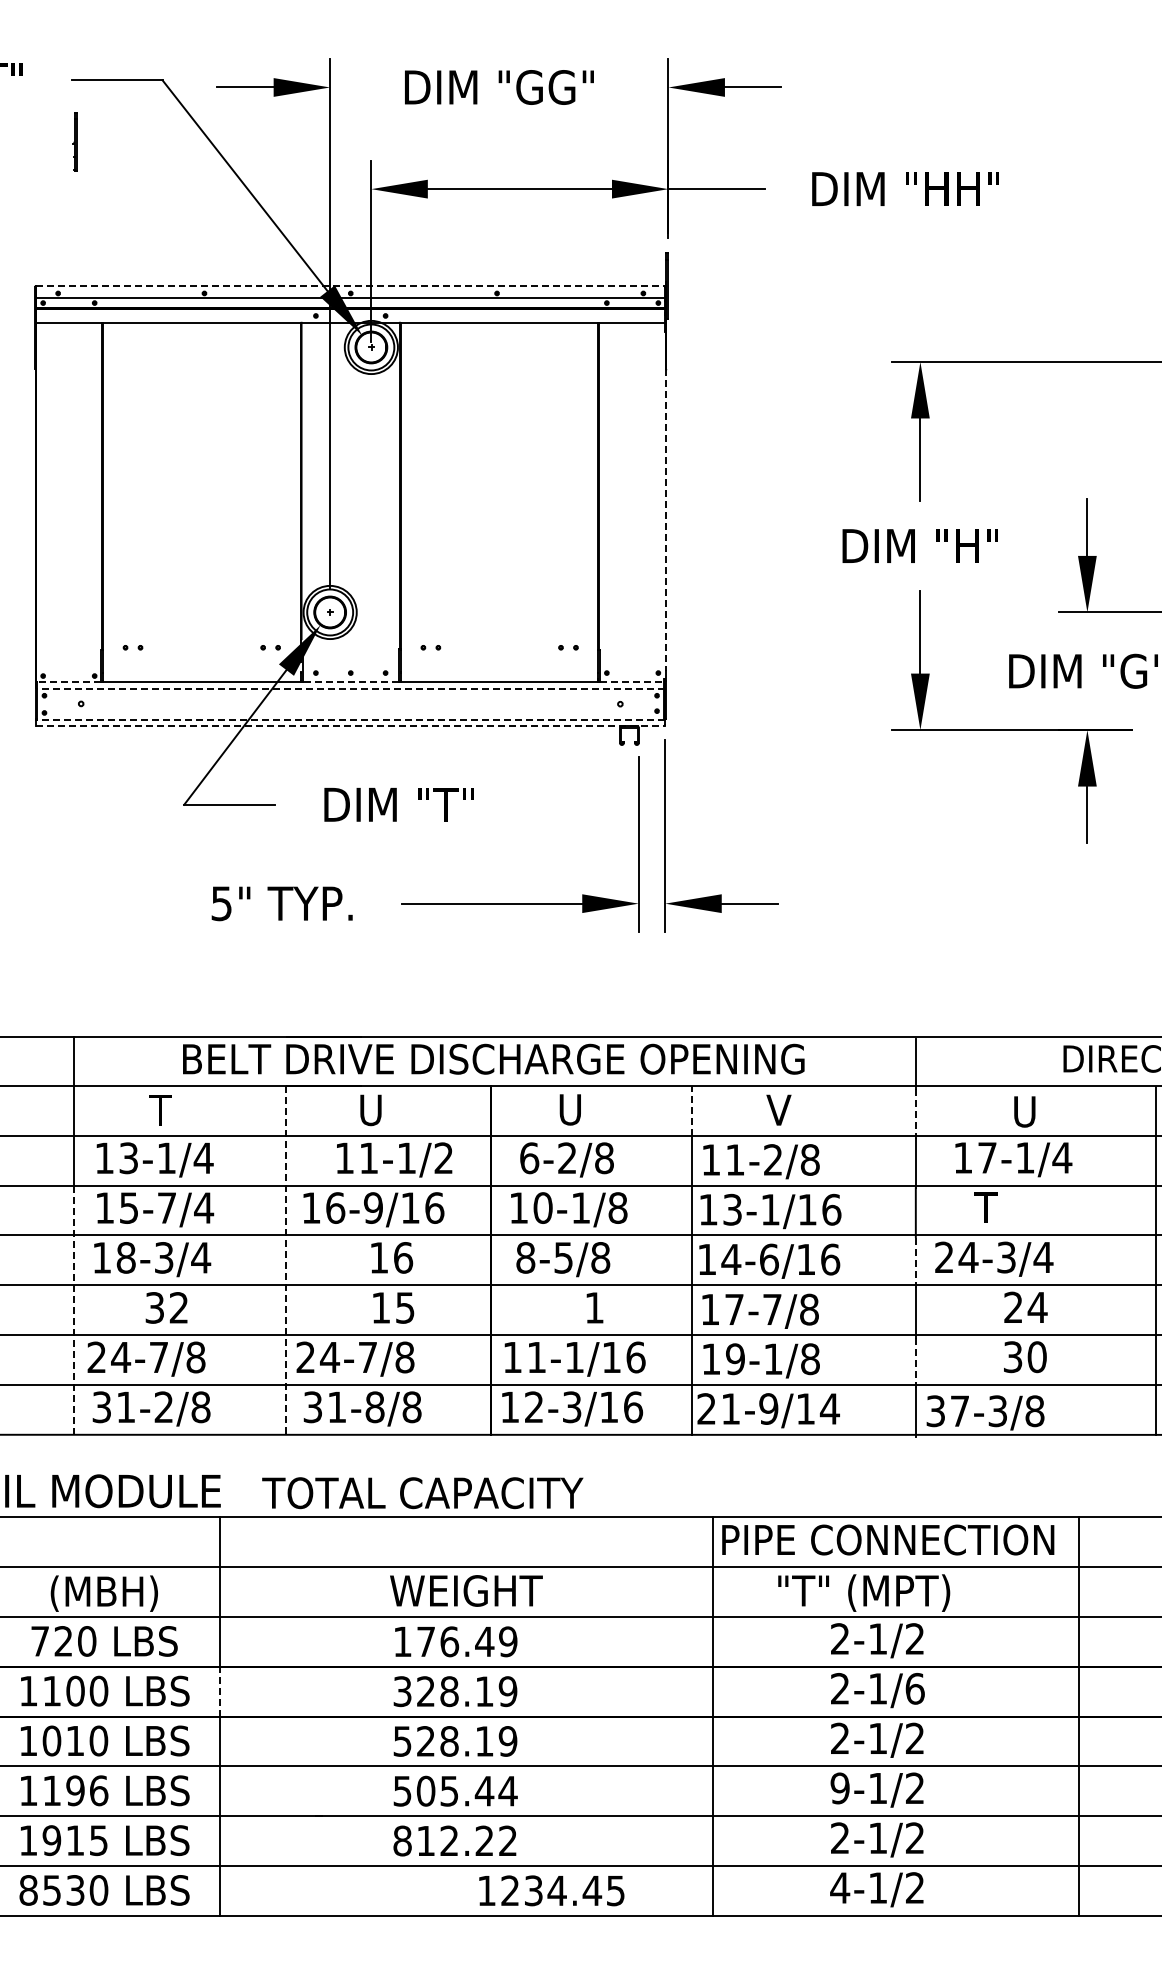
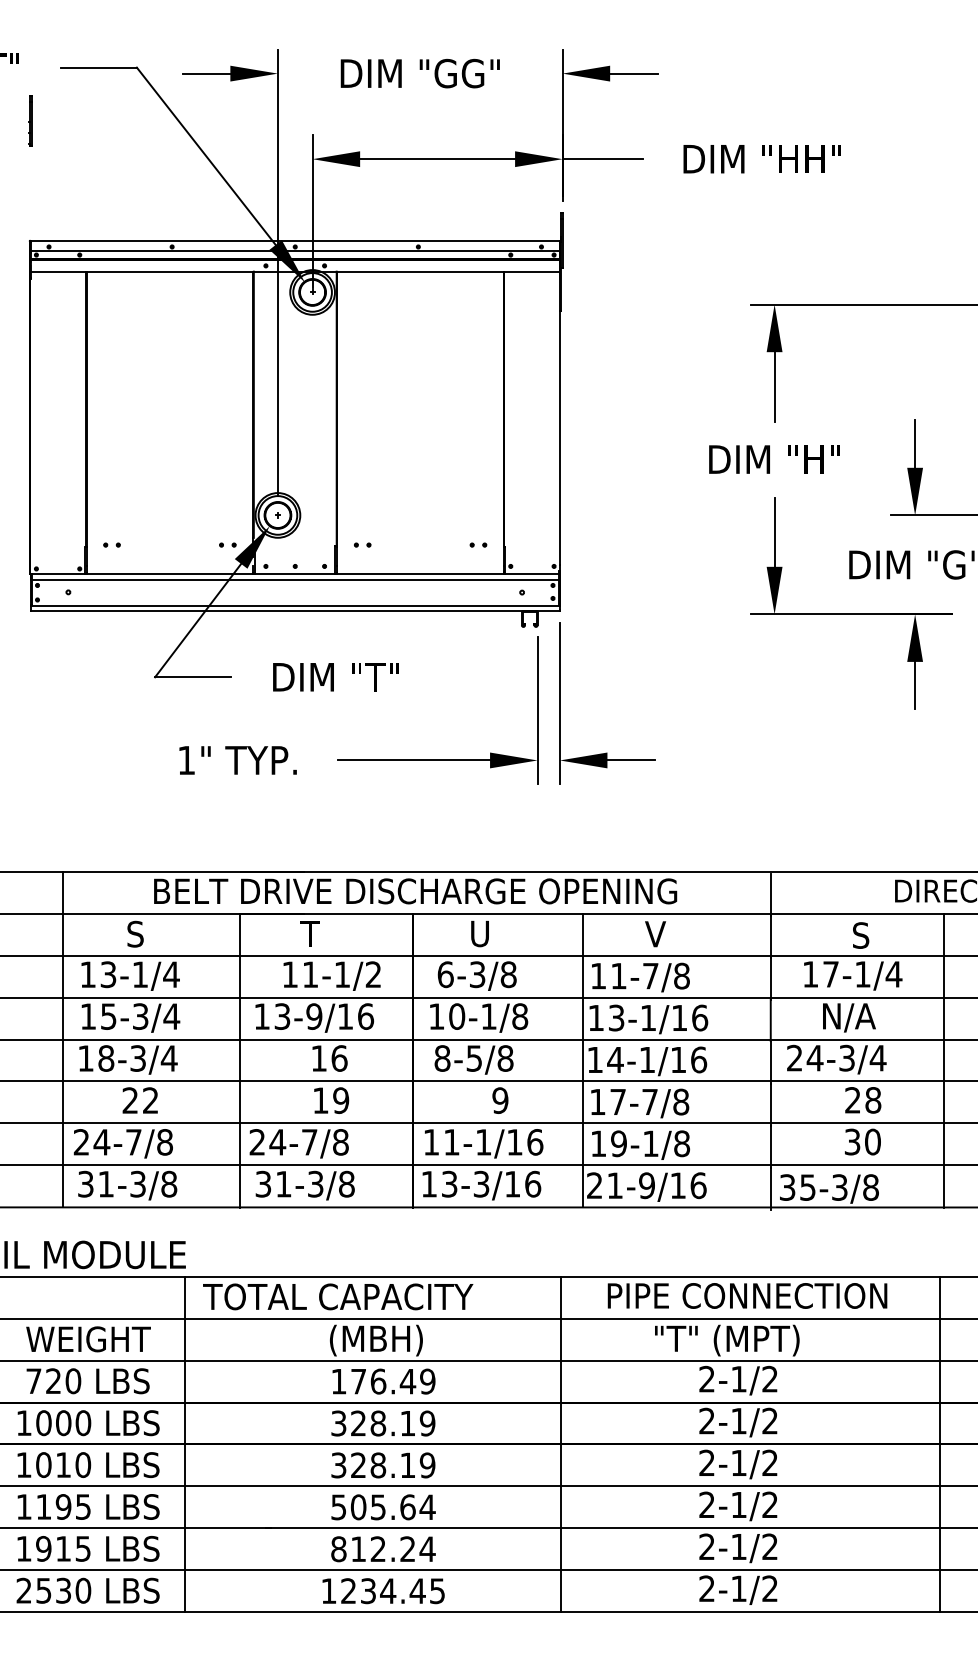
part: (74, 141) -> (29, 120), moved
line: (350, 286) -> (295, 241), dashed -> solid
line: (665, 520) -> (560, 438), dashed -> solid
line: (633, 681) -> (533, 573), dashed -> solid
line: (68, 682) -> (57, 574), dashed -> solid
line: (350, 682) -> (295, 574), dashed -> solid
line: (350, 688) -> (295, 579), dashed -> solid
line: (350, 719) -> (295, 605), dashed -> solid
line: (350, 726) -> (295, 611), dashed -> solid
text: (221, 903) -> (186, 760), 5" -> 1"
text: (160, 1110) -> (135, 934), T -> S
text: (369, 1110) -> (311, 934), U -> T
line: (692, 1111) -> (582, 935), dashed -> solid
text: (1024, 1111) -> (862, 935), U -> S
line: (915, 1113) -> (770, 937), dashed -> solid
text: (567, 1158) -> (477, 974), 6-2/8 -> 6-3/8
text: (773, 1159) -> (650, 975), 11-2/8 -> 11-7/8
text: (167, 1207) -> (141, 1016), 15-7/4 -> 15-3/4
text: (335, 1207) -> (282, 1016), 16-9/16 -> 13-9/16
text: (1007, 1209) -> (847, 1017), T -> N/A
text: (769, 1259) -> (647, 1059), 14-6/16 -> 14-1/16
line: (1156, 1260) -> (943, 1060), moved
line: (285, 1261) -> (240, 1061), dashed -> solid
line: (915, 1263) -> (770, 1063), dashed -> solid
text: (154, 1307) -> (130, 1100), 32 -> 22
text: (404, 1307) -> (340, 1100), 15 -> 19
text: (594, 1307) -> (500, 1100), 1 -> 9
text: (1037, 1307) -> (873, 1100), 24 -> 28
line: (74, 1310) -> (62, 1102), dashed -> solid
line: (915, 1362) -> (770, 1146), dashed -> solid
text: (163, 1407) -> (137, 1184), 31-2/8 -> 31-3/8
text: (374, 1407) -> (315, 1184), 31-8/8 -> 31-3/8
text: (534, 1407) -> (449, 1184), 12-3/16 -> 13-3/16
text: (829, 1408) -> (698, 1185), 21-9/14 -> 21-9/16
text: (959, 1411) -> (807, 1187), 37-3/8 -> 35-3/8
text: (422, 1493) -> (337, 1297), moved
text: (466, 1592) -> (392, 1340), WEIGHT -> (MBH)
text: (105, 1593) -> (88, 1340), (MBH) -> WEIGHT
text: (914, 1688) -> (769, 1420), 2-1/6 -> 2-1/2
text: (52, 1690) -> (44, 1422), 1100 -> 1000
line: (220, 1691) -> (185, 1423), dashed -> solid
line: (713, 1716) -> (560, 1444), moved
line: (1079, 1716) -> (940, 1444), moved
text: (402, 1741) -> (338, 1465), 528.19 -> 328.19
text: (839, 1788) -> (706, 1505), 9-1/2 -> 2-1/2
text: (99, 1790) -> (83, 1506), 1196 -> 1195
text: (484, 1790) -> (407, 1506), 505.44 -> 505.64
text: (507, 1840) -> (427, 1548), 812.22 -> 812.24
text: (840, 1887) -> (707, 1588), 4-1/2 -> 2-1/2
text: (28, 1890) -> (24, 1590), 8530 -> 2530
text: (551, 1890) -> (383, 1590), moved

